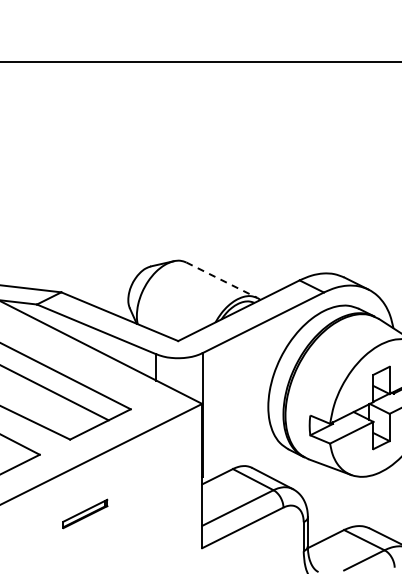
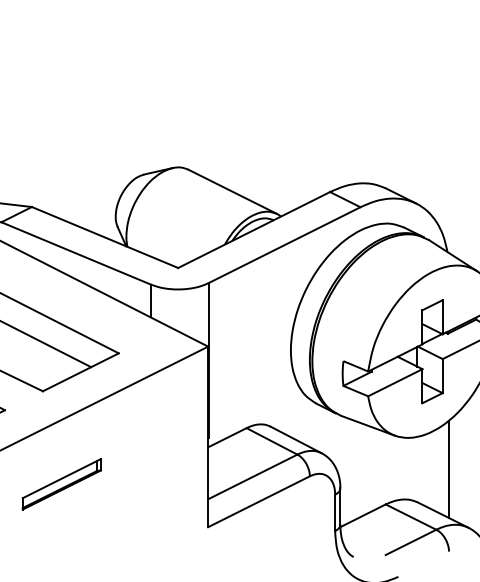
line: (221, 280) -> (232, 192), dashed -> solid
line: (394, 501) -> (448, 468), added
part: (85, 513) -> (62, 483), size x1.43

